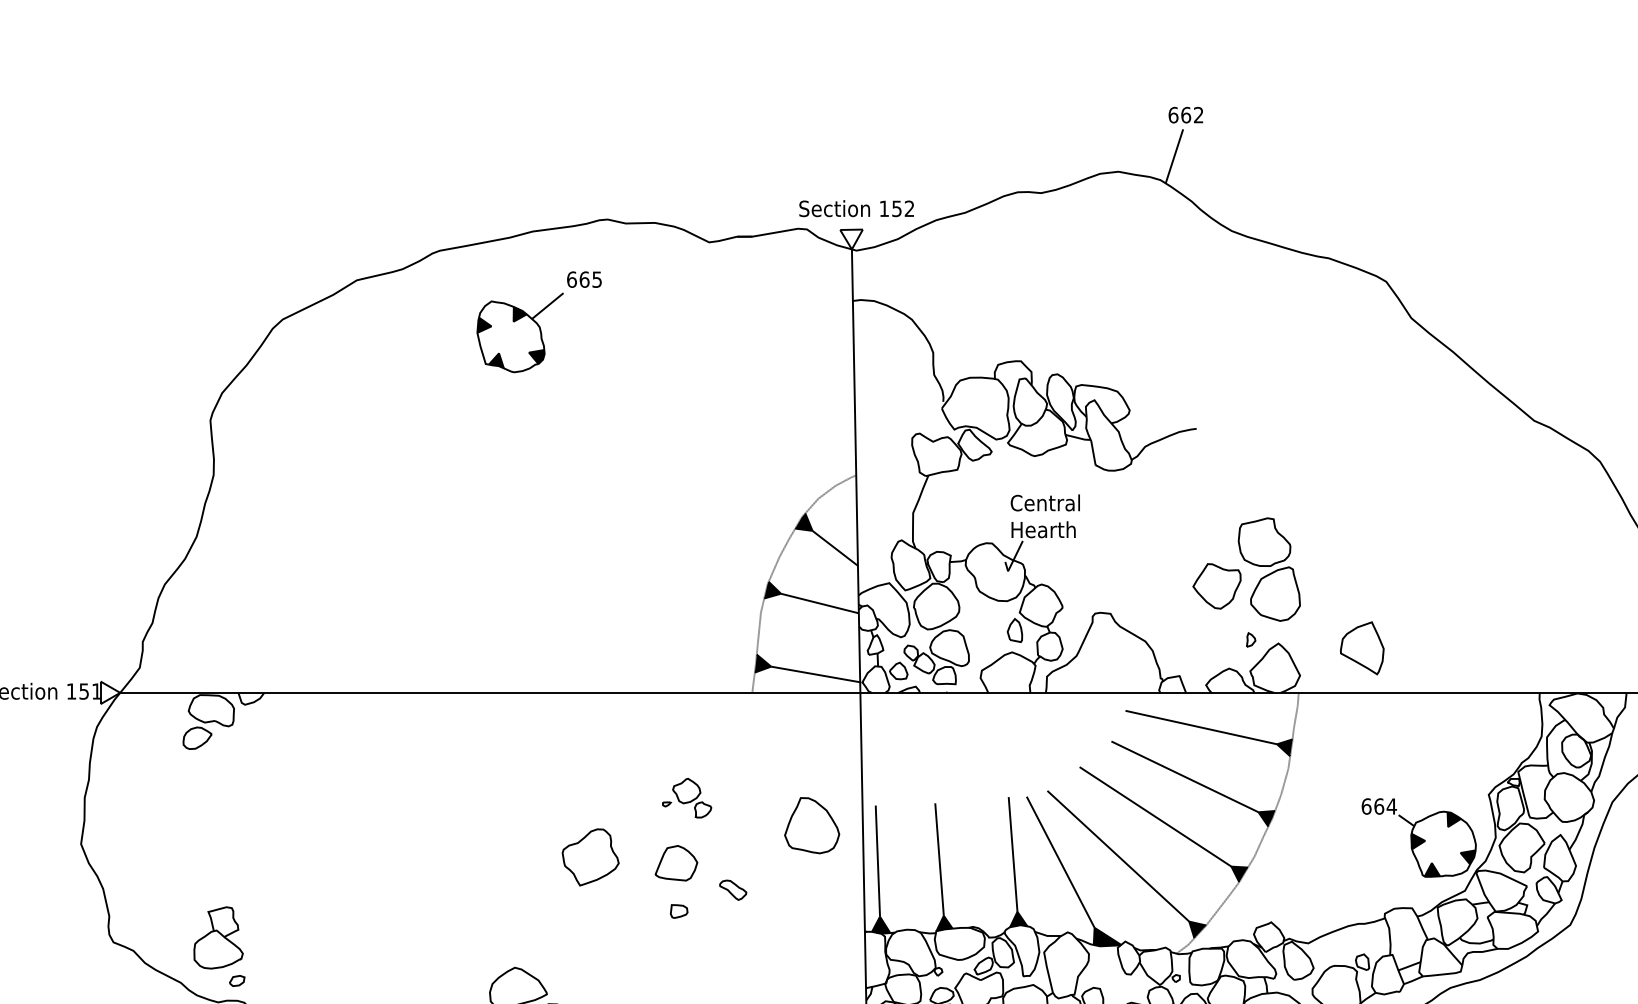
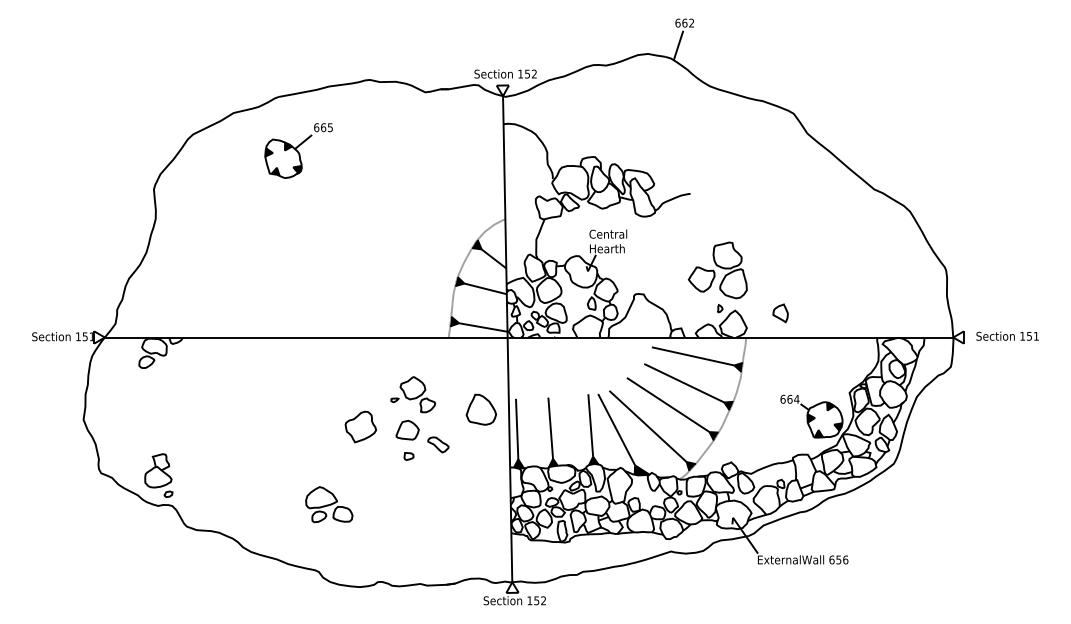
part: (538, 321) -> (298, 150), moved
part: (1361, 648) -> (780, 313), size x0.62
part: (687, 797) -> (413, 394), size x1.67
part: (733, 889) -> (438, 444), size x1.43

